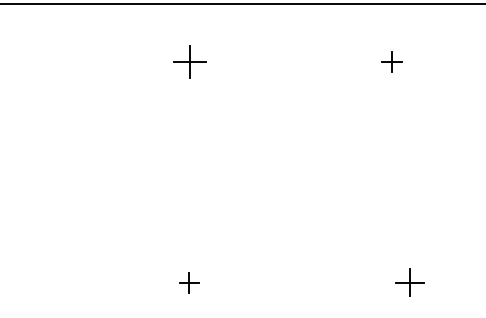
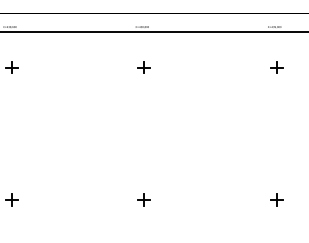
part: (187, 61) -> (143, 67), size x0.62
part: (391, 61) -> (276, 67), moved
part: (409, 282) -> (276, 199), size x0.71

